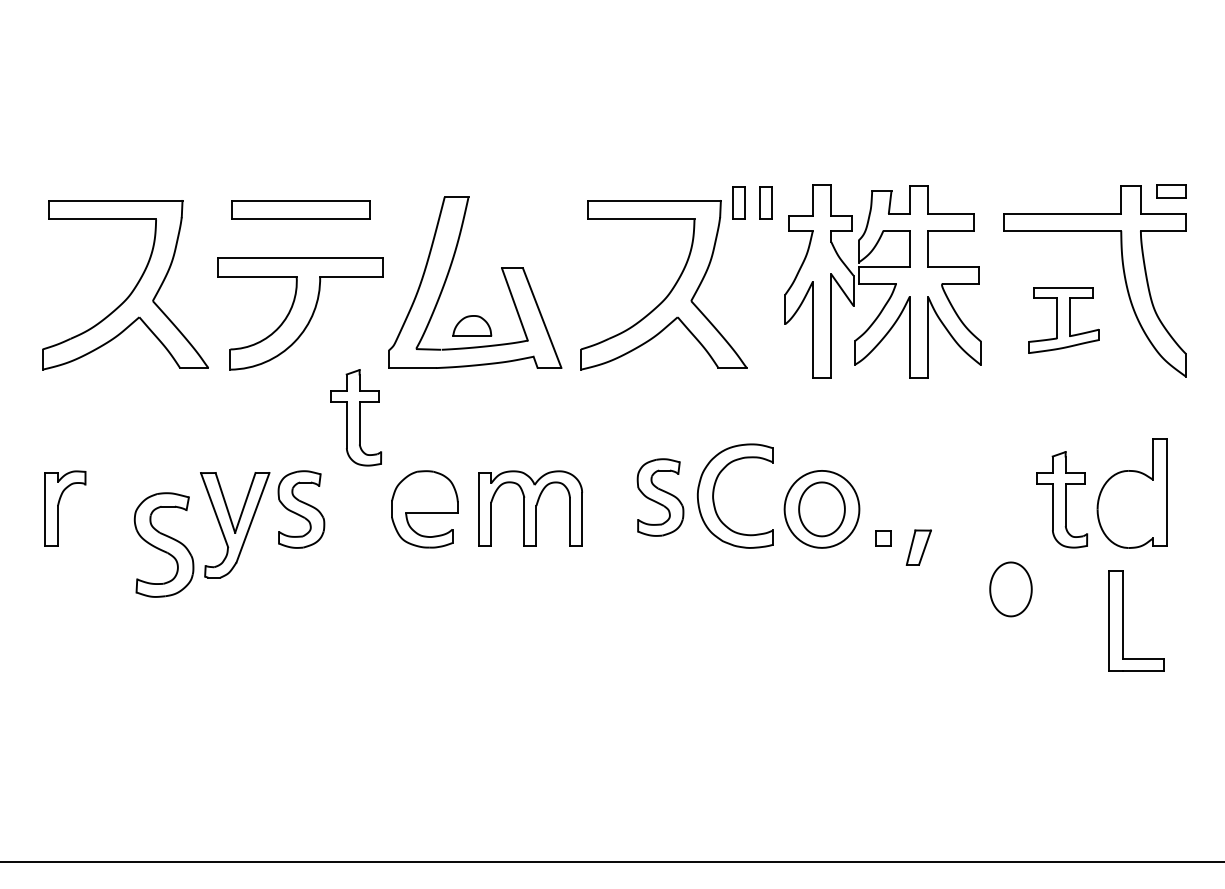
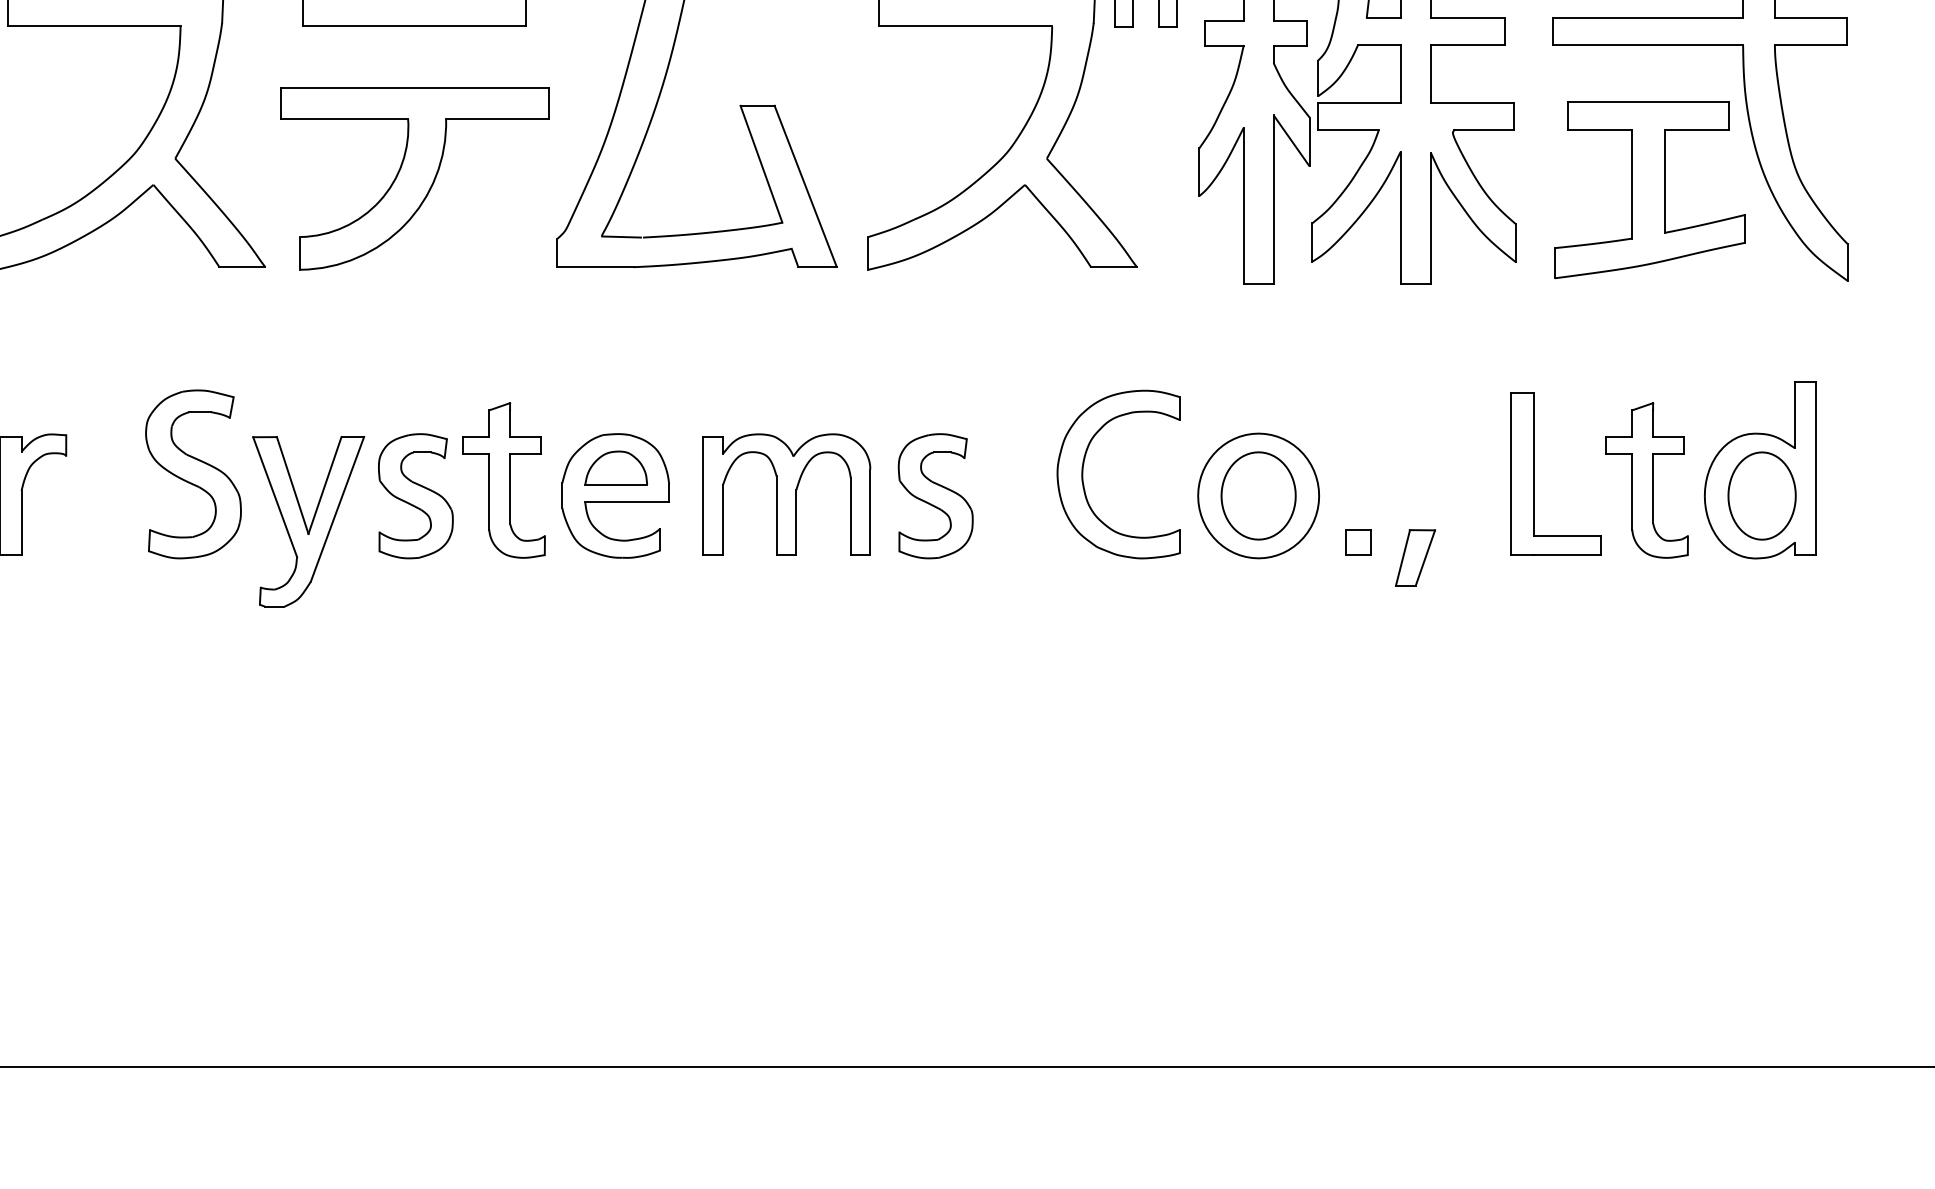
part: (1063, 320) -> (1649, 190), size x1.67
part: (472, 325) -> (616, 467), moved
part: (356, 417) -> (504, 479), moved
part: (660, 497) -> (935, 496), moved
part: (163, 544) -> (192, 473), moved
part: (1010, 589) -> (1761, 496), moved
part: (1123, 620) -> (1534, 473), moved

